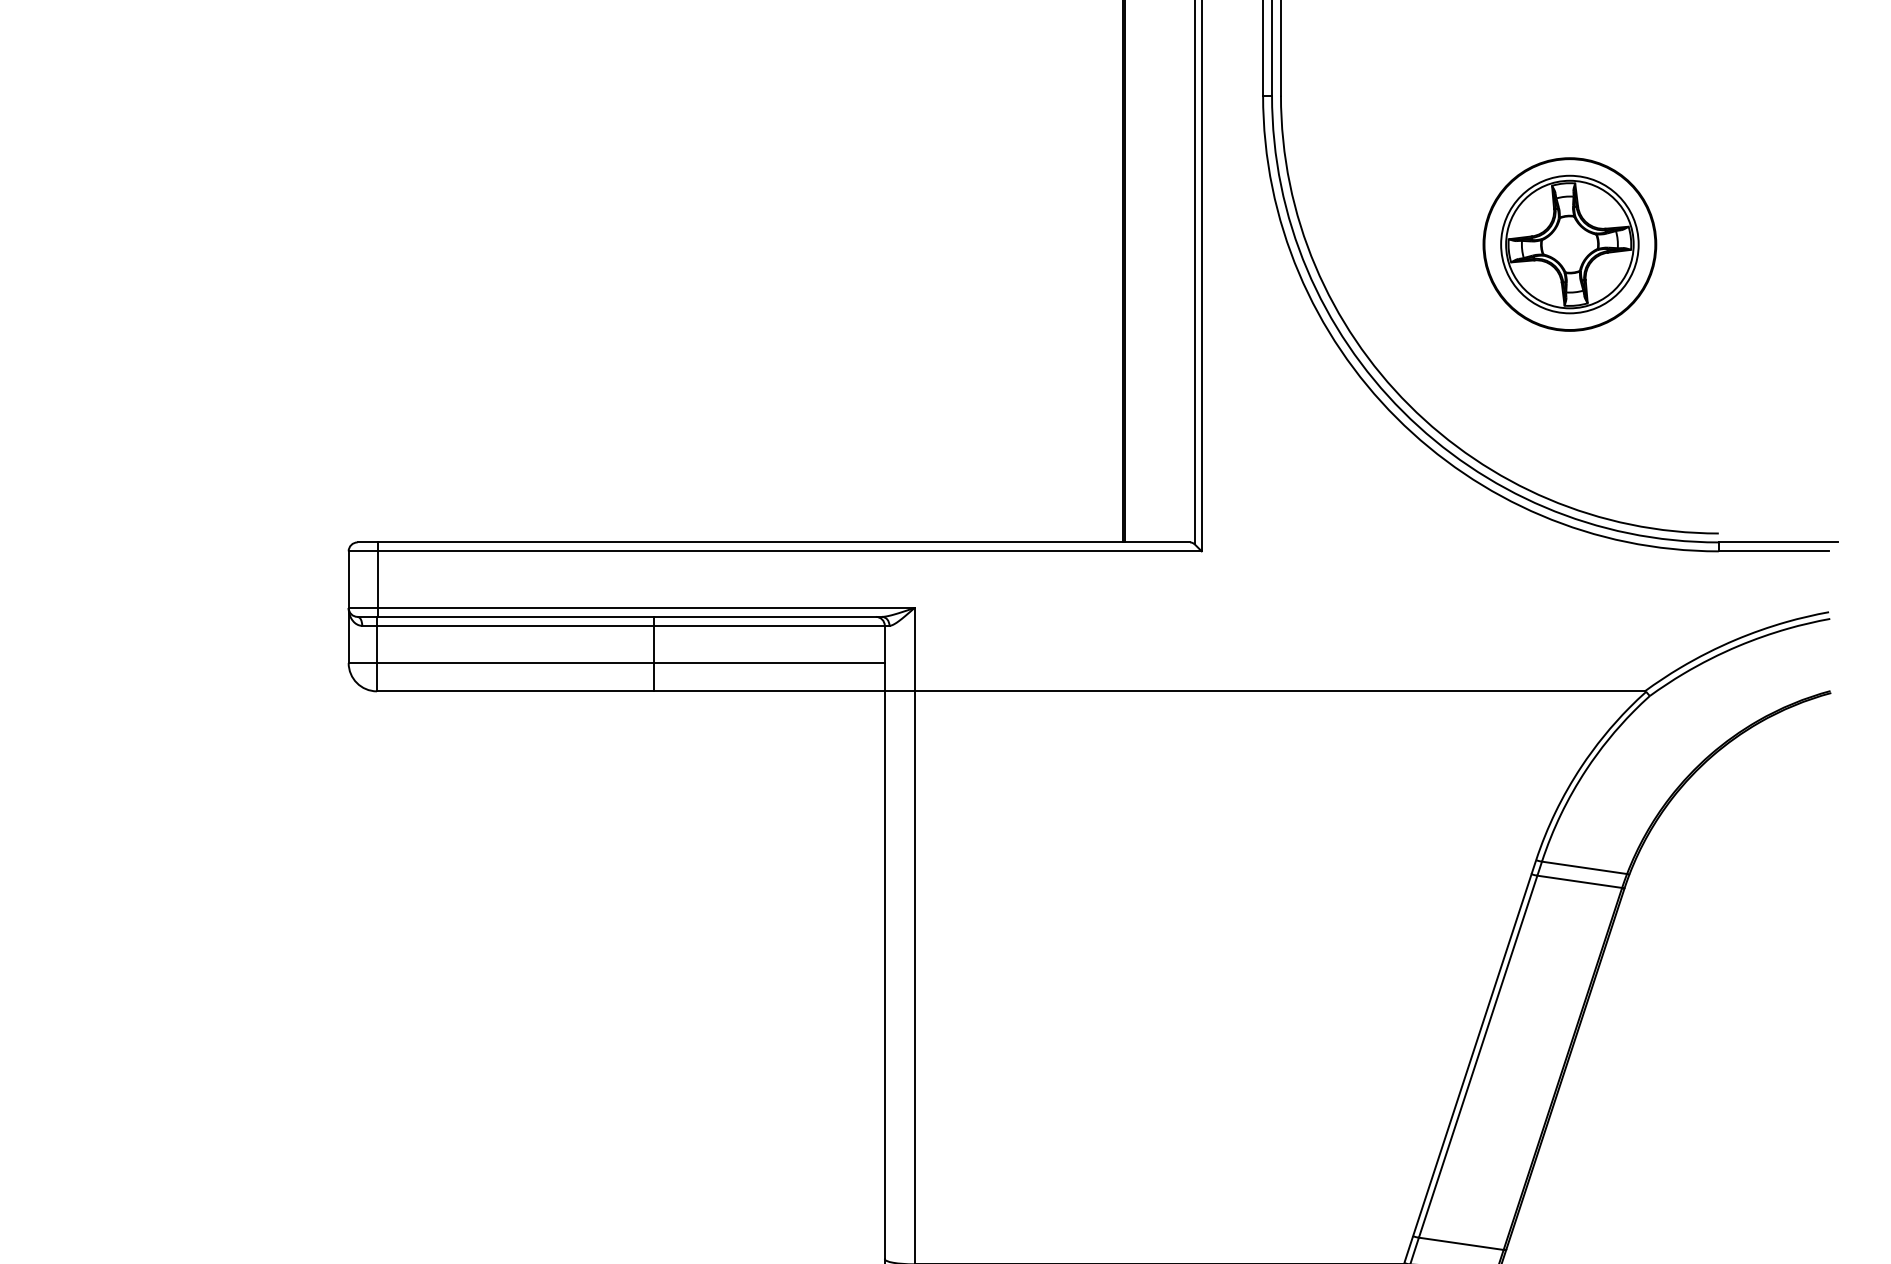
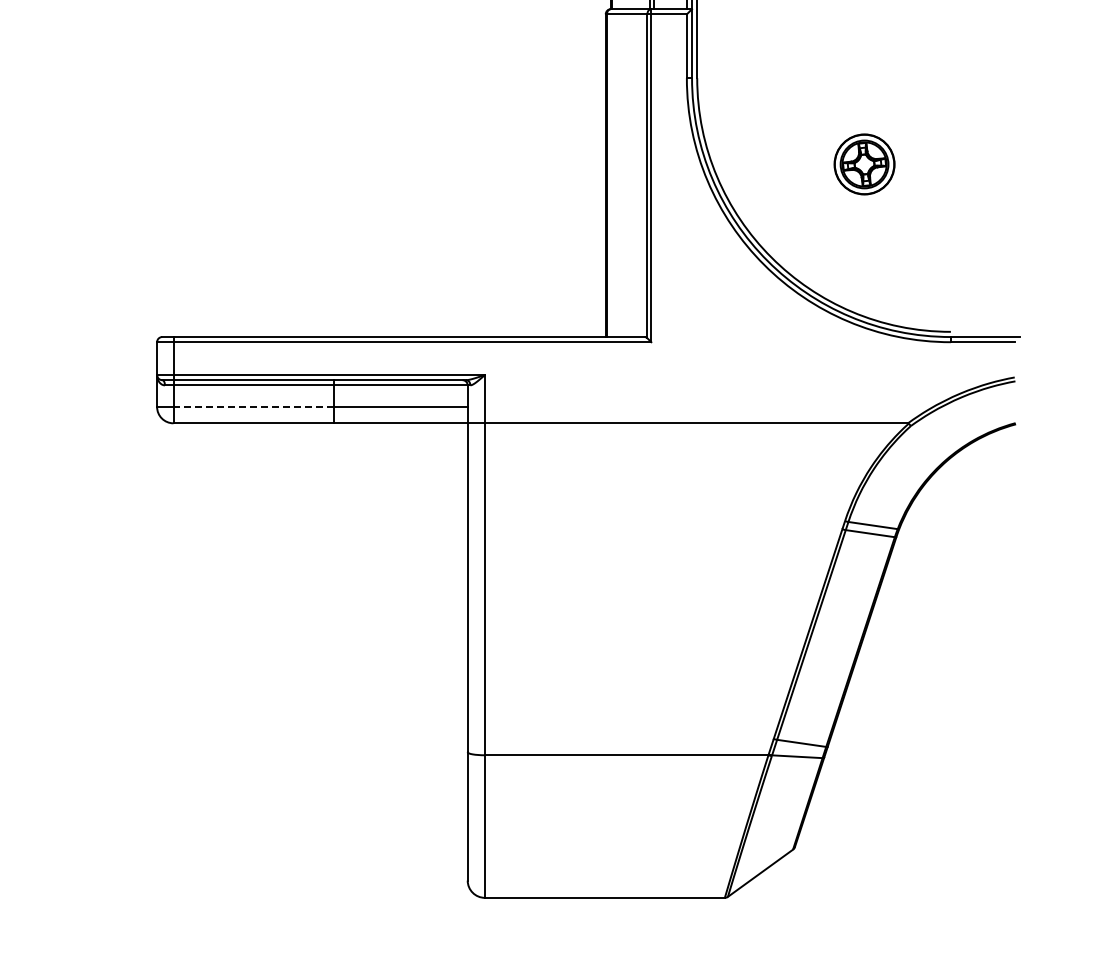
part: (1569, 244) -> (864, 164), size x0.6
line: (515, 662) -> (253, 406), solid -> dashed

